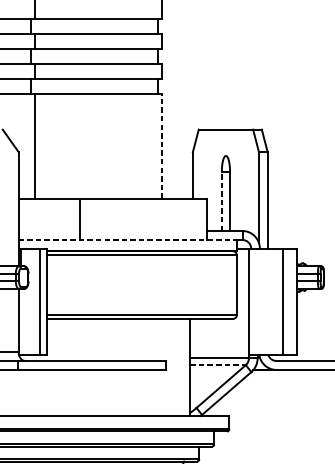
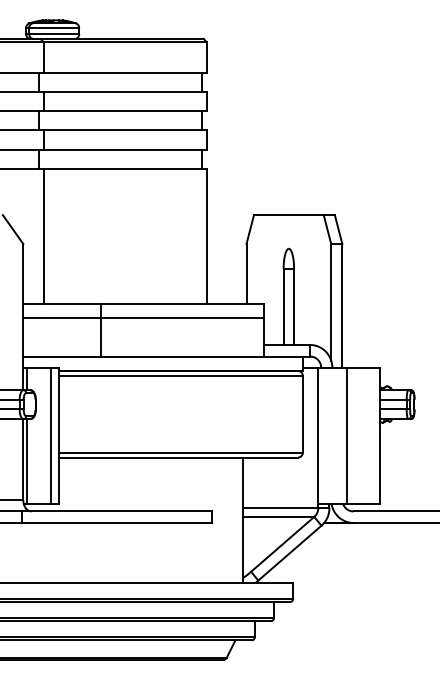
line: (161, 145) -> (206, 235), dashed -> solid
line: (221, 200) -> (283, 306), dashed -> solid
line: (112, 210) -> (143, 318), added
line: (128, 240) -> (163, 356), dashed -> solid
line: (283, 301) -> (346, 435), moved
line: (21, 321) -> (26, 461), added
line: (217, 364) -> (278, 516), dashed -> solid

